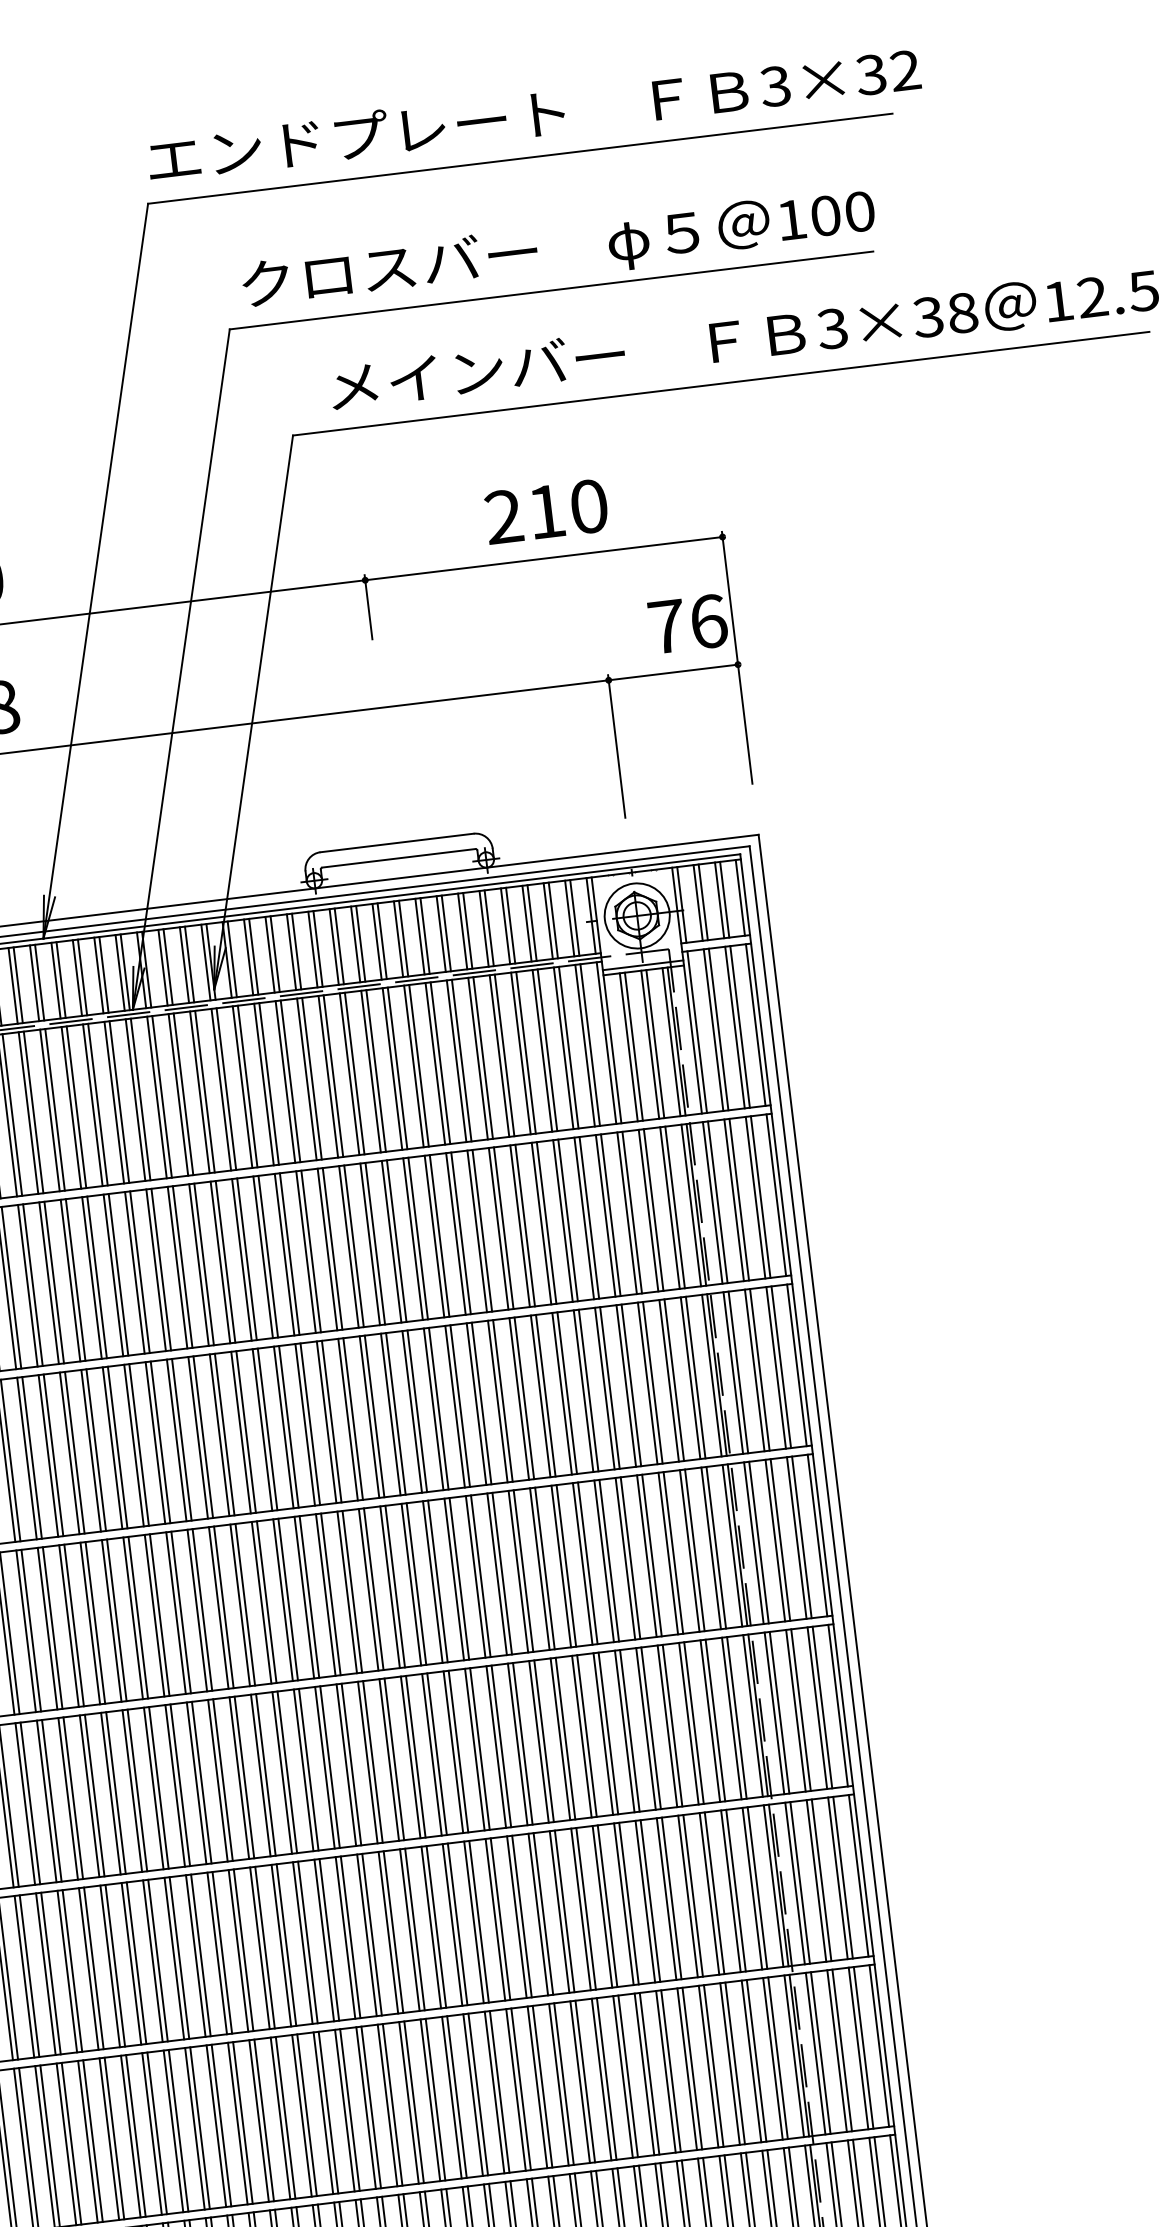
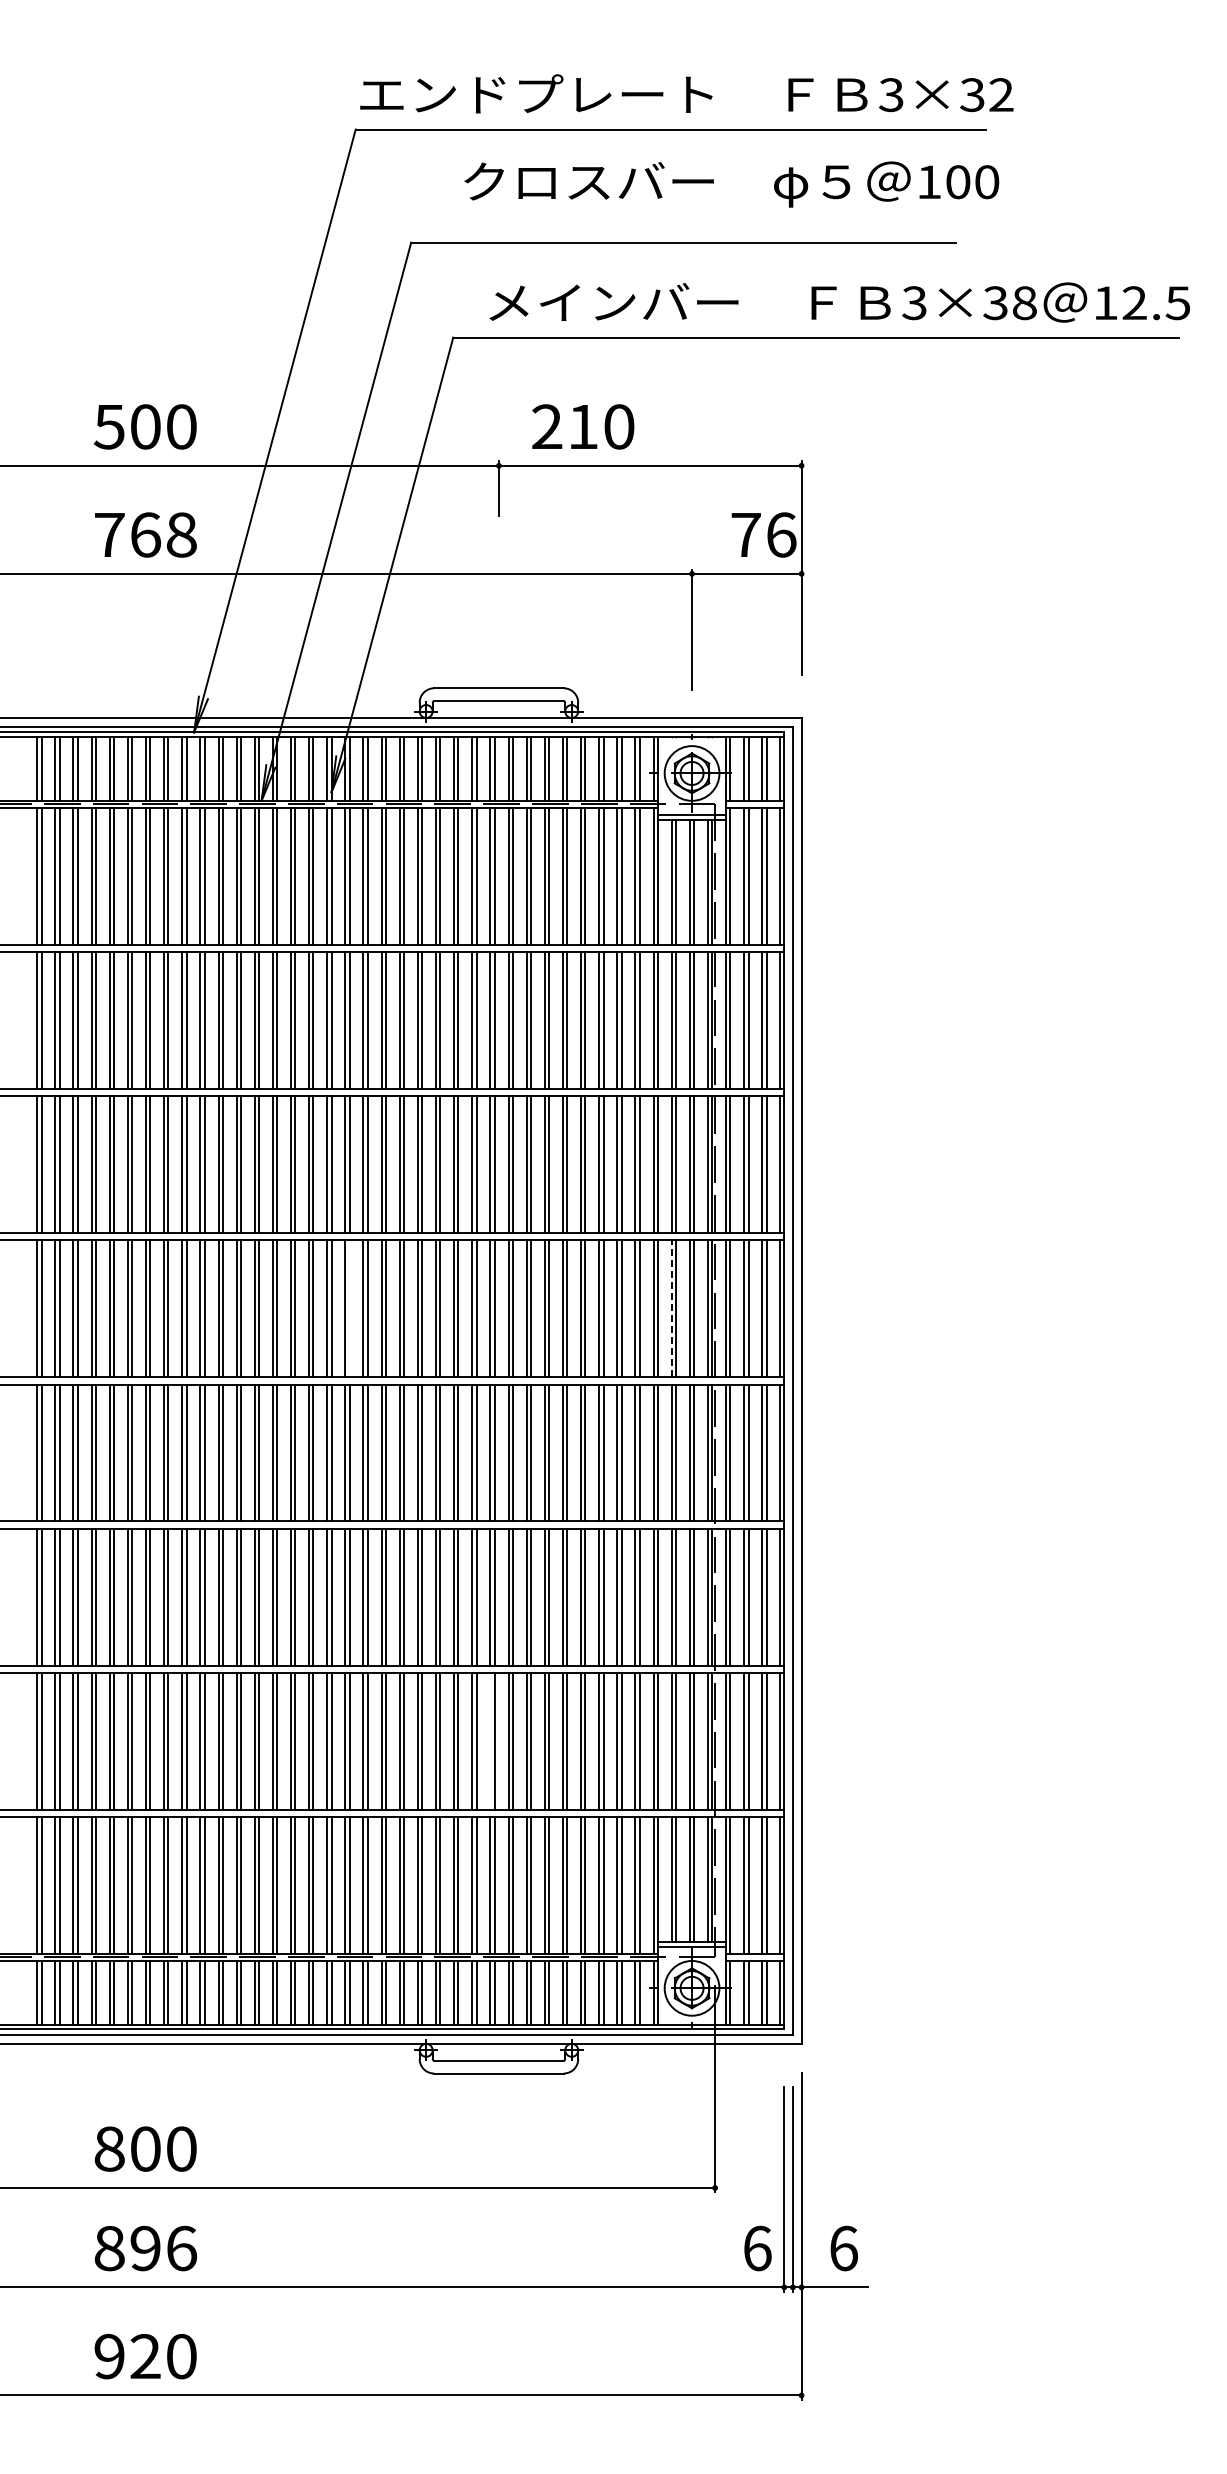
text: (558, 251) -> (731, 184), moved
text: (546, 511) -> (583, 426), moved
line: (689, 1550) -> (671, 1308), solid -> dashed
line: (309, 1596) -> (349, 1308), removed
line: (537, 2086) -> (490, 1740), removed

